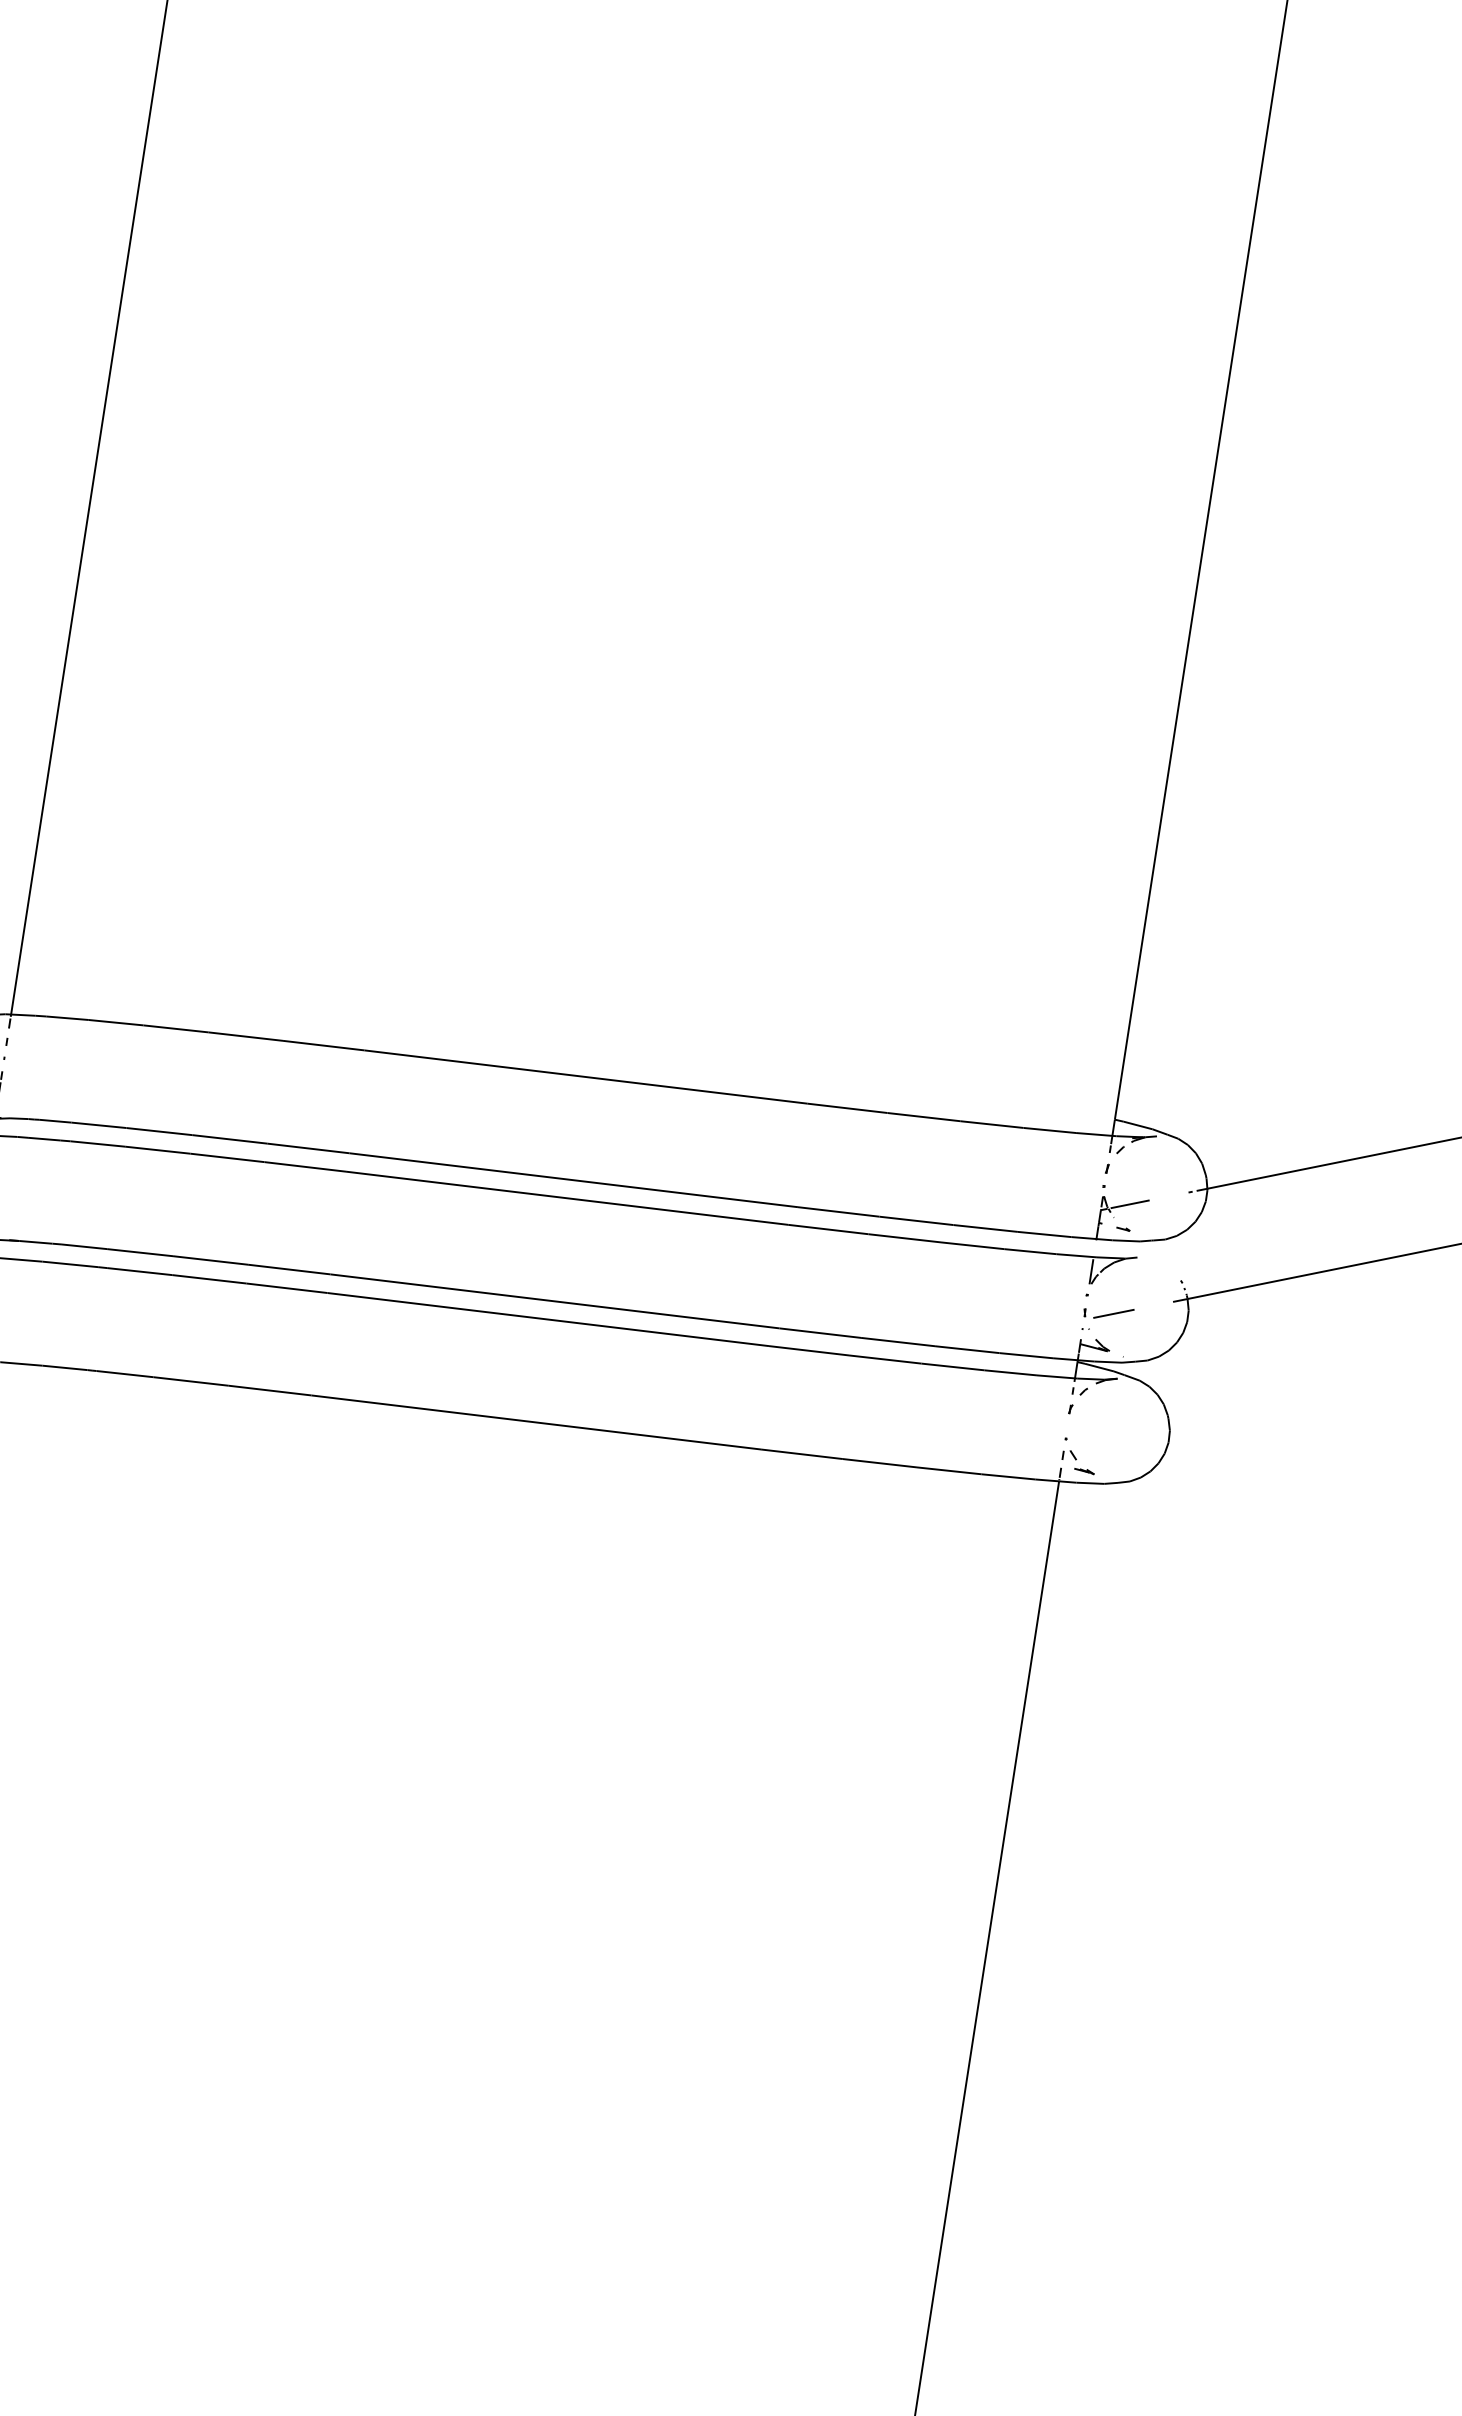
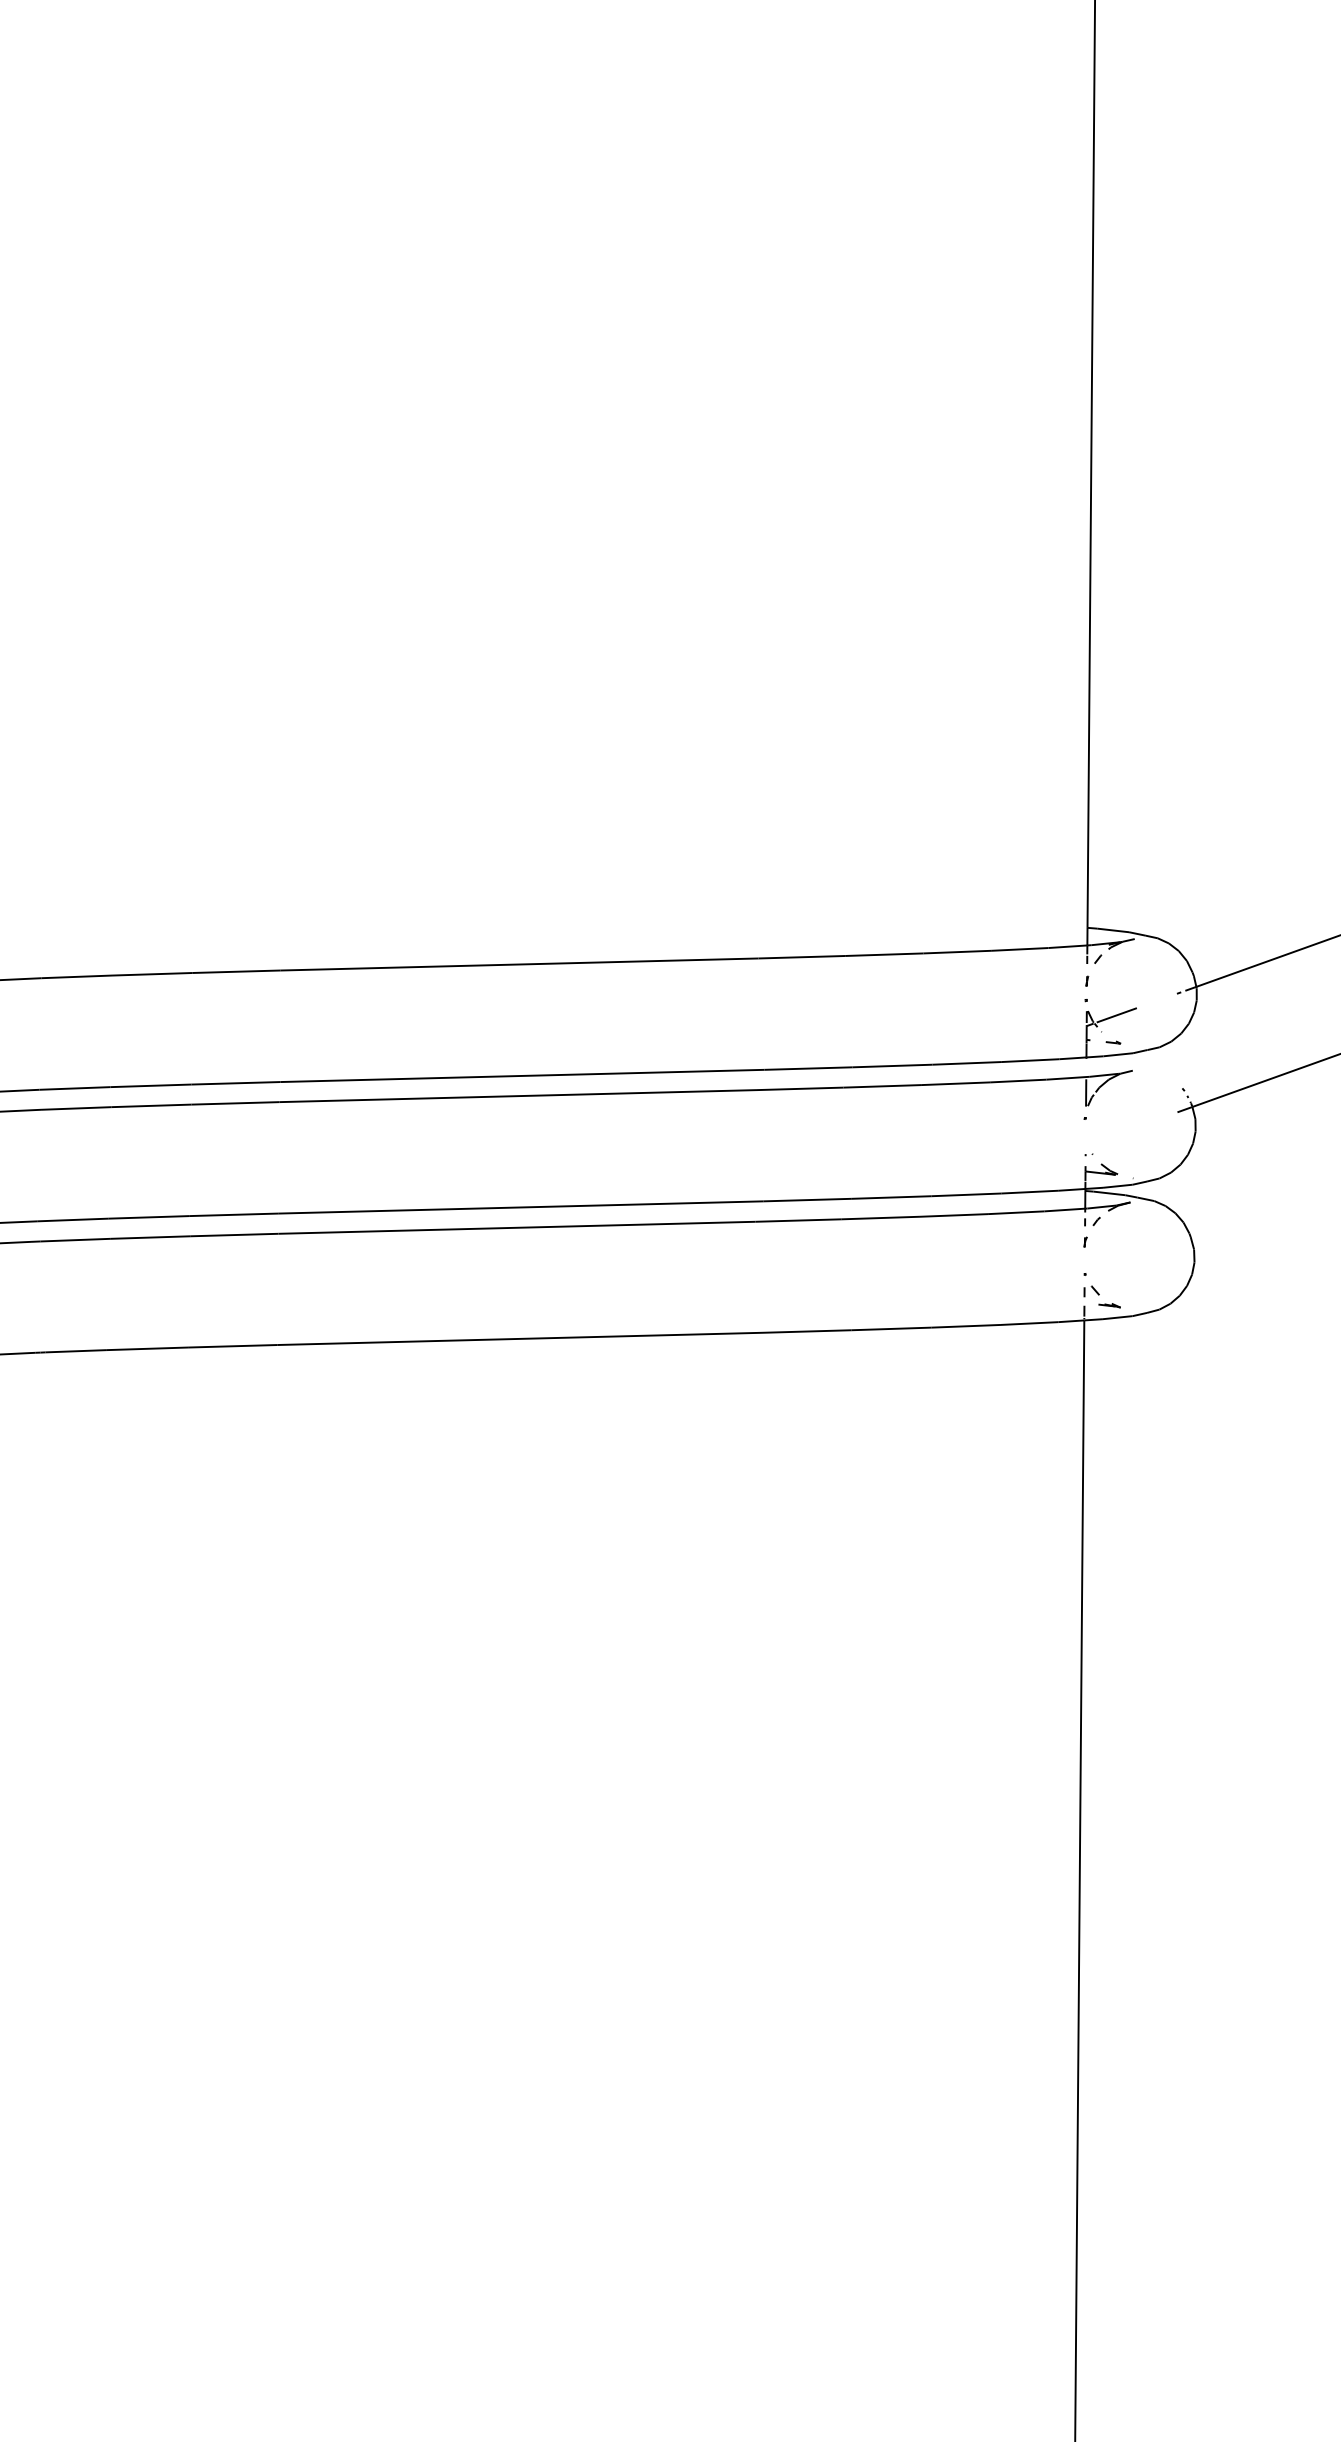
part: (1108, 1313) -> (1110, 1134), removed

